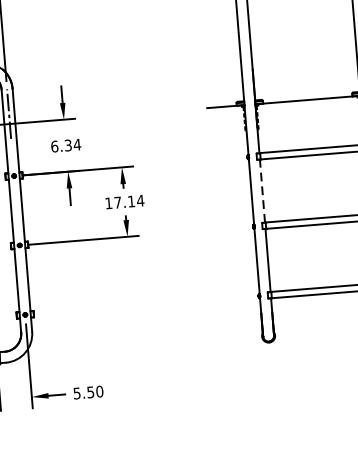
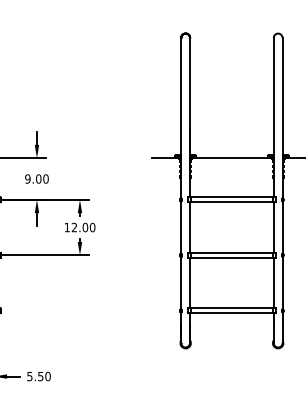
text: (65, 145) -> (36, 178), 6.34 -> 9.00
line: (262, 190) -> (190, 227), dashed -> solid
text: (129, 201) -> (83, 227), 17.14 -> 12.00

